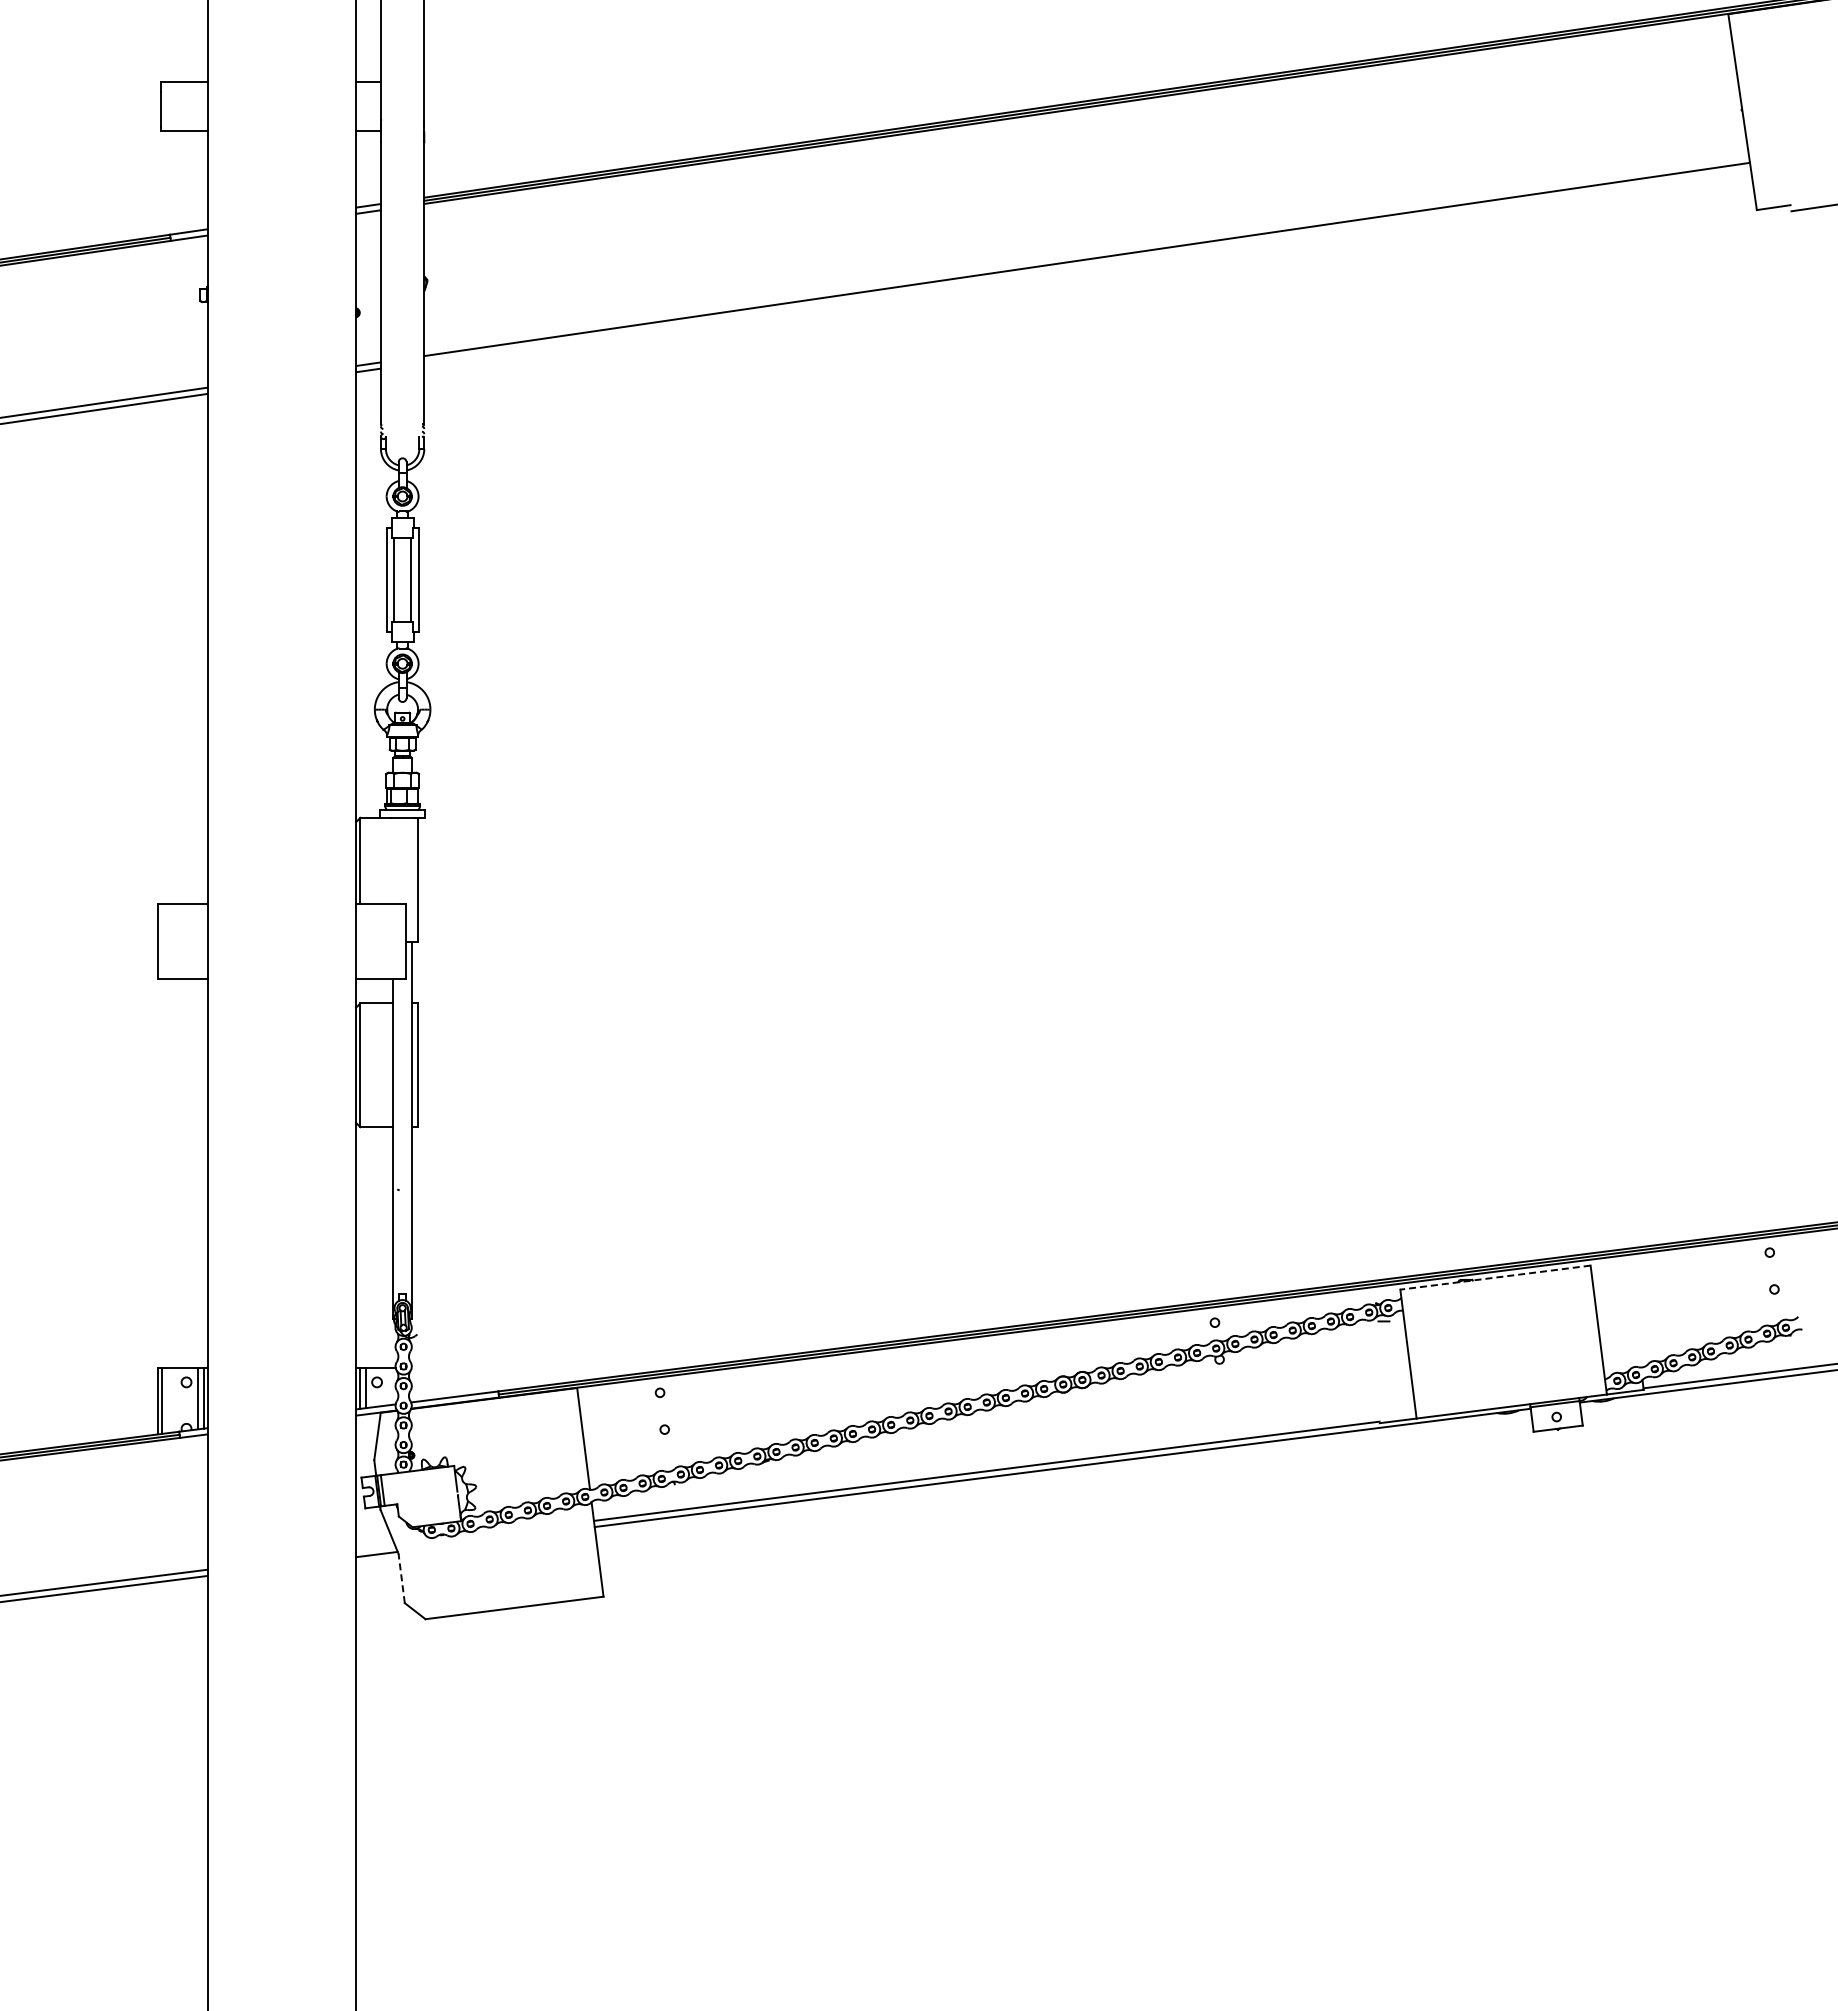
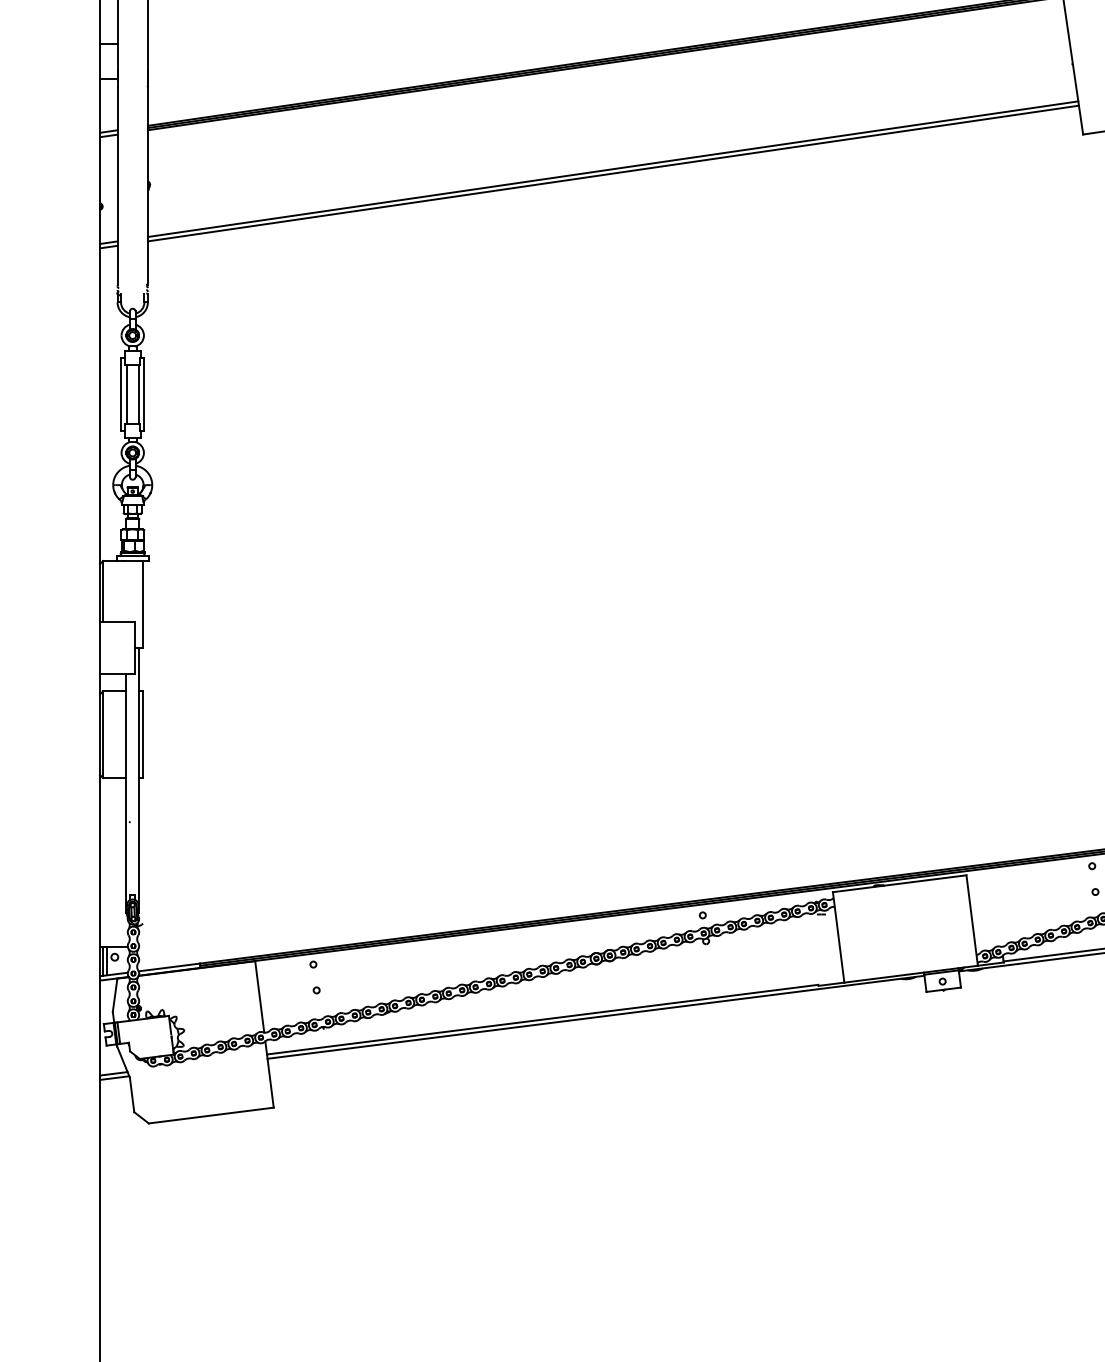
line: (1087, 265) -> (613, 173), added
line: (1495, 1277) -> (899, 883), dashed -> solid
line: (375, 1548) -> (113, 1073), added
line: (401, 1578) -> (131, 1094), dashed -> solid

